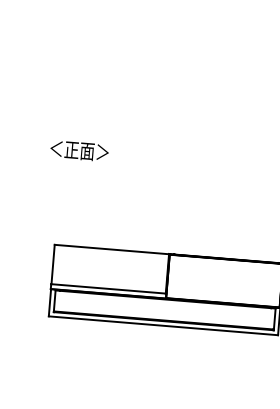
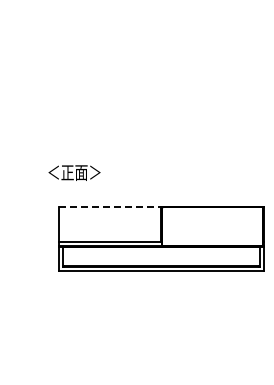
text: (79, 150) -> (74, 172), moved
line: (112, 249) -> (110, 206), solid -> dashed

